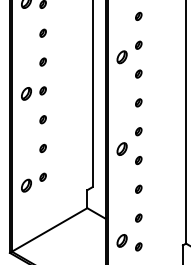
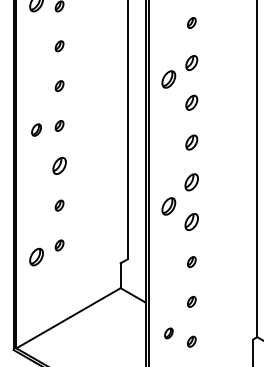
part: (138, 45) -> (191, 62), size x1.4
part: (138, 73) -> (191, 102), size x1.4
part: (26, 93) -> (36, 129), size x0.7
part: (138, 102) -> (191, 142), size x1.4
part: (43, 119) -> (59, 165), size x1.6
part: (138, 131) -> (191, 182), size x1.6
part: (138, 160) -> (191, 222), size x1.6
part: (121, 240) -> (168, 333), size x0.6

